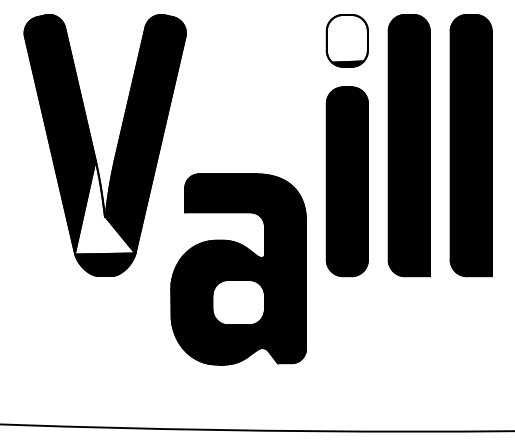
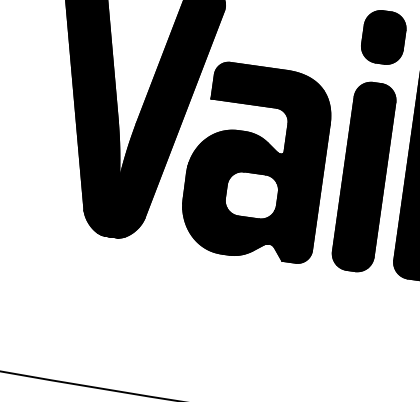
fill: (346, 38) -> (383, 35), added
fill: (104, 207) -> (120, 168), added
part: (238, 269) -> (256, 162), moved

